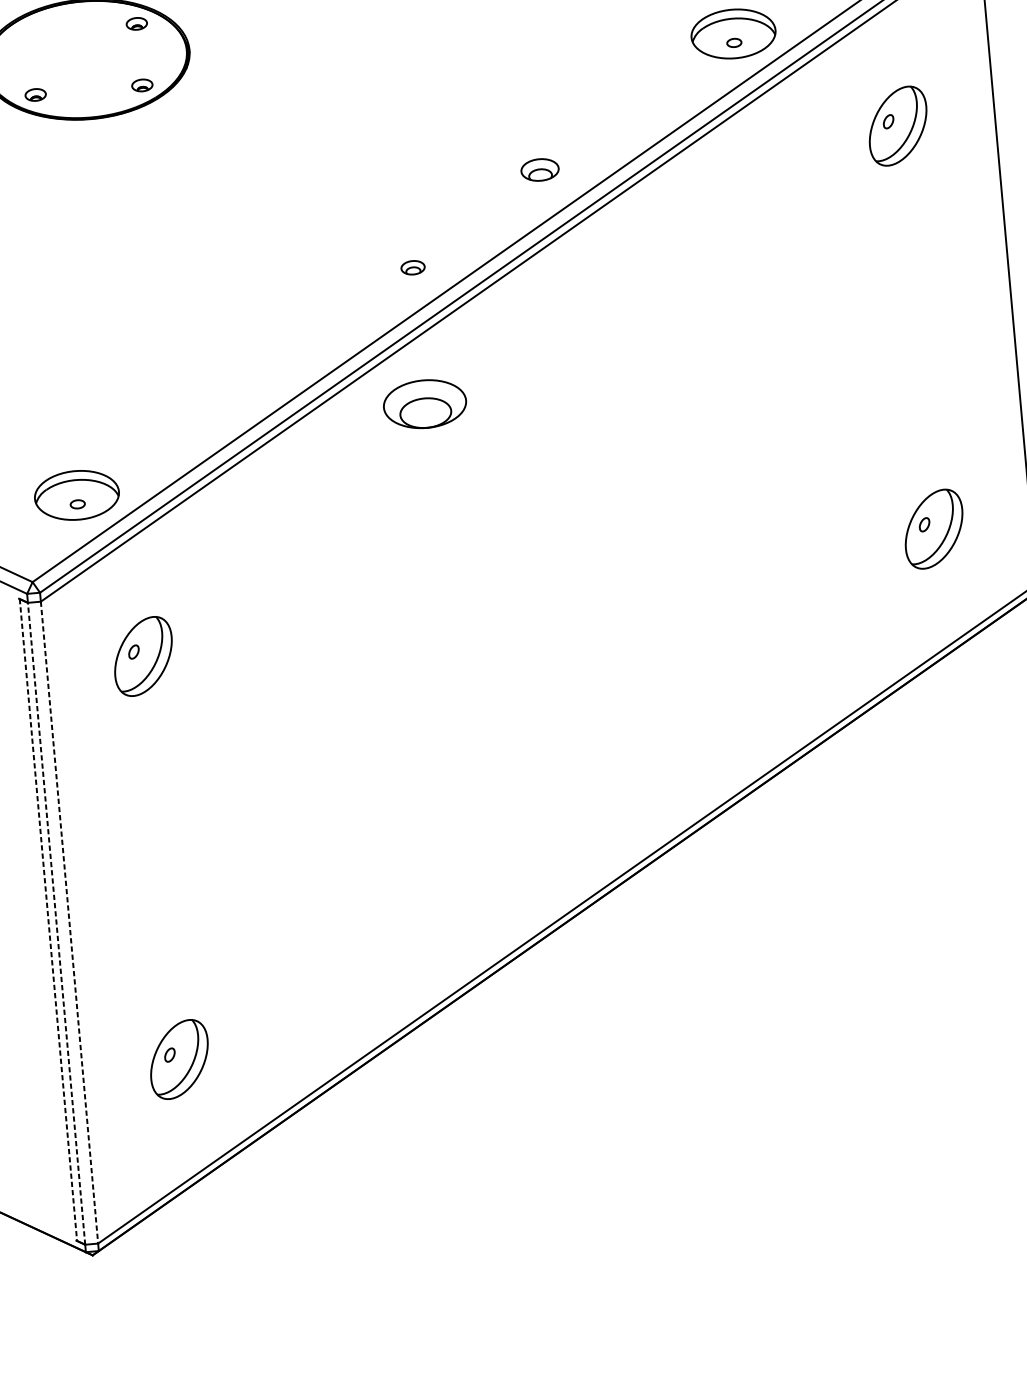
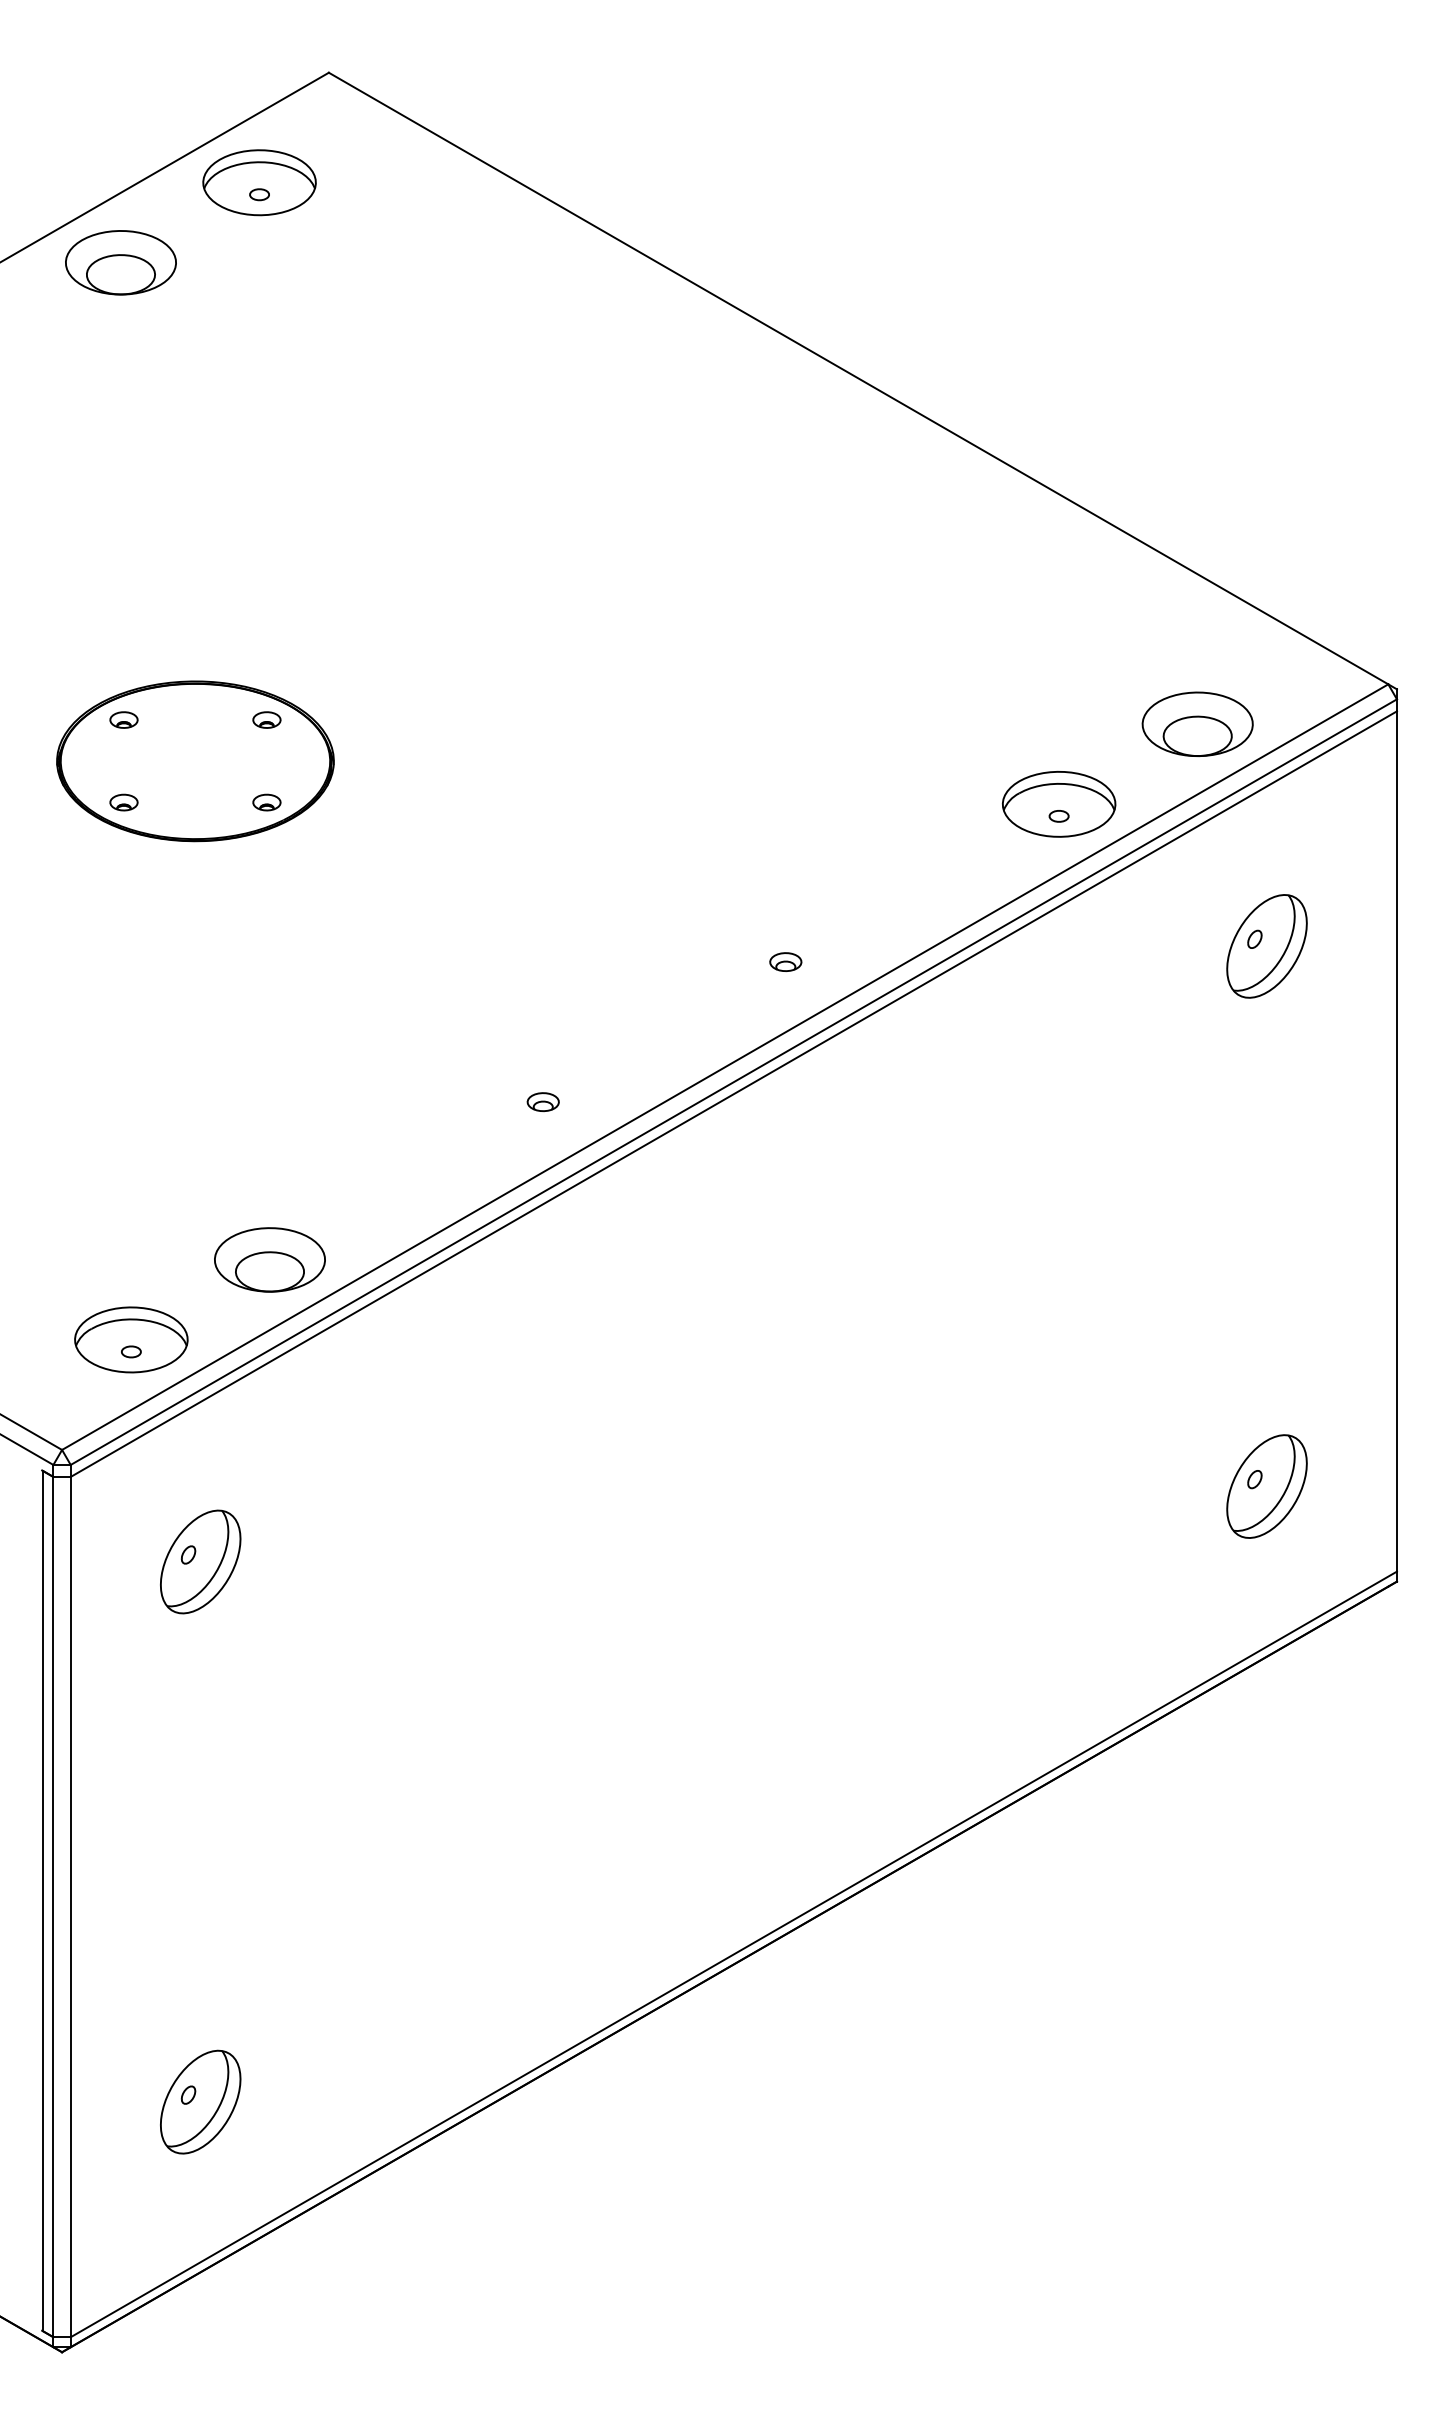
part: (29, 33) -> (123, 719), added
part: (539, 169) -> (785, 961), size x0.62
part: (412, 267) -> (542, 1101), moved
part: (424, 403) -> (269, 1259), moved
line: (48, 920) -> (43, 1901), dashed -> solid
line: (69, 922) -> (70, 1907), dashed -> solid
line: (56, 923) -> (53, 1906), dashed -> solid

